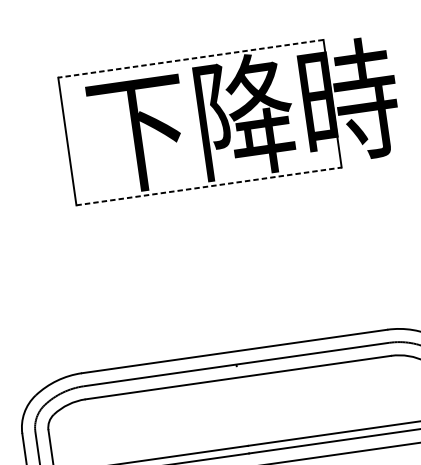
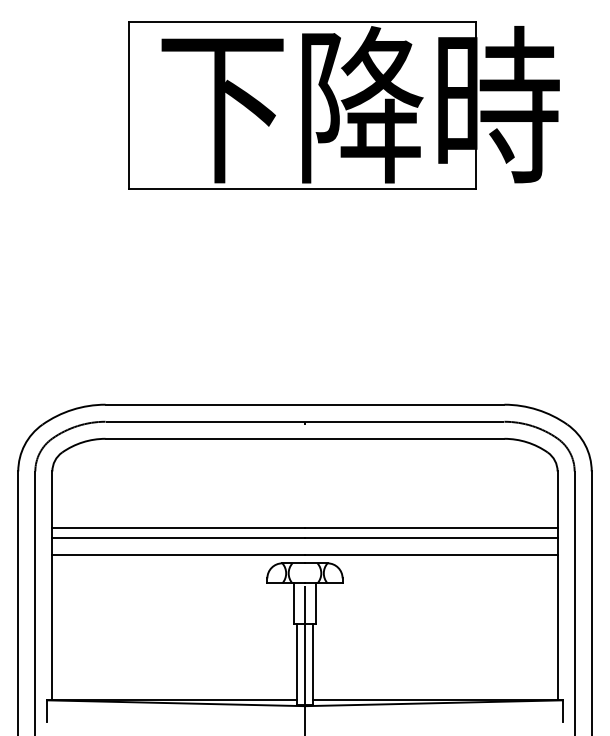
line: (190, 59) -> (301, 22), dashed -> solid
line: (209, 186) -> (302, 188), dashed -> solid

